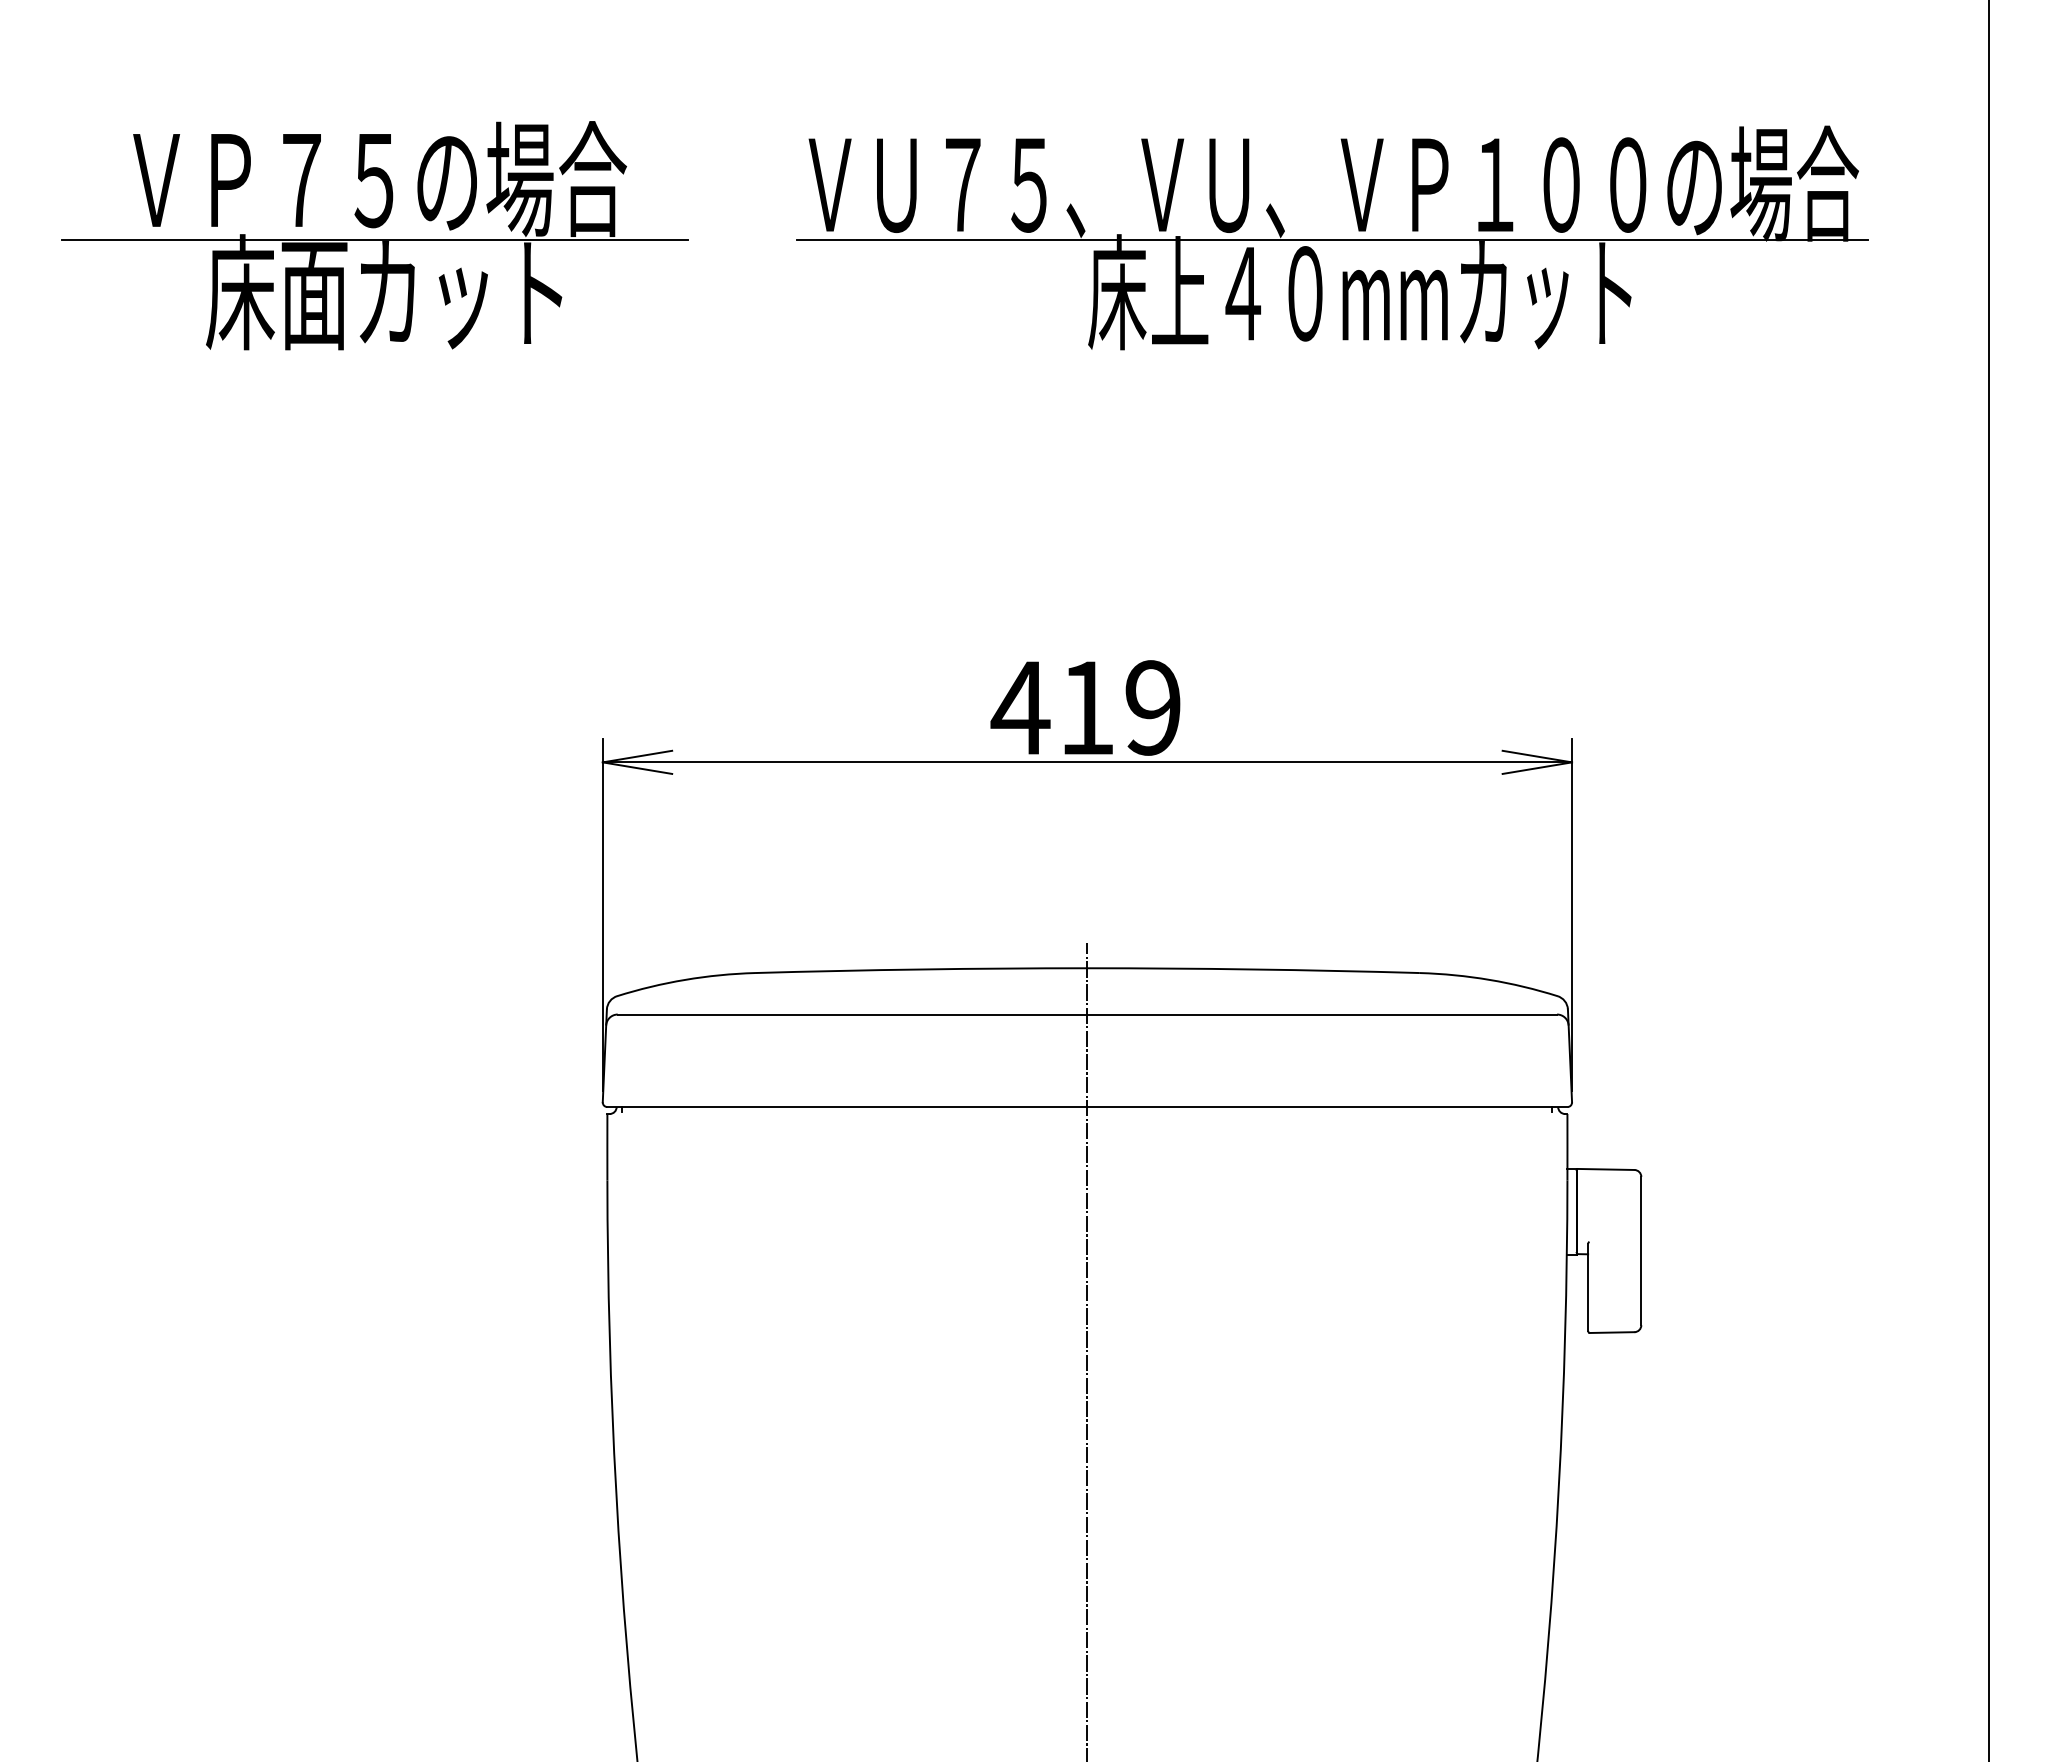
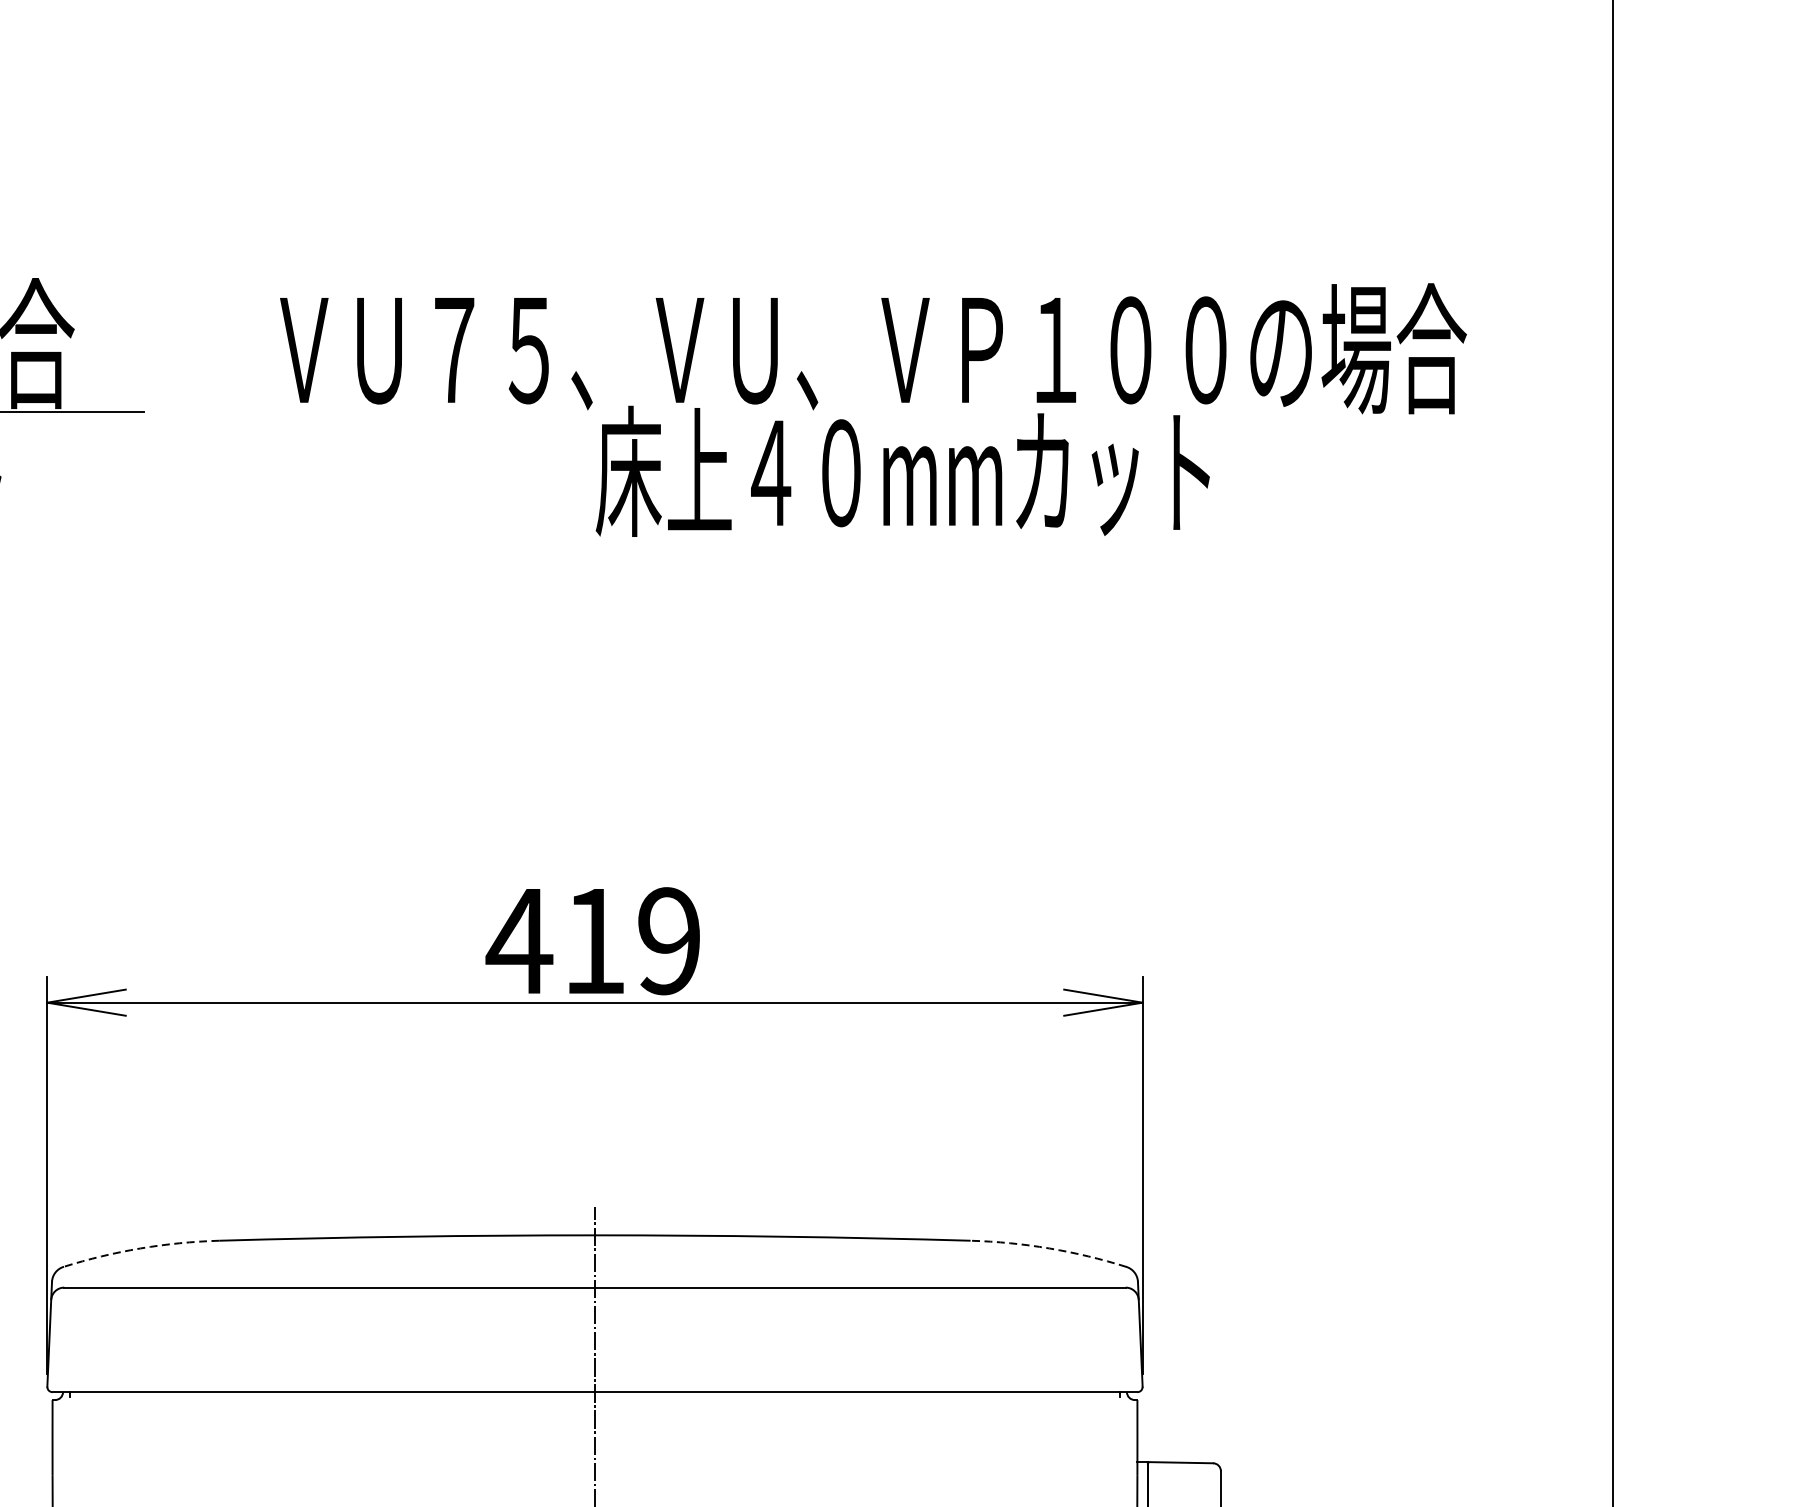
line: (1332, 239) -> (871, 411), removed
arc: (685, 979) -> (140, 1248), solid -> dashed
arc: (1489, 979) -> (1049, 1248), solid -> dashed

